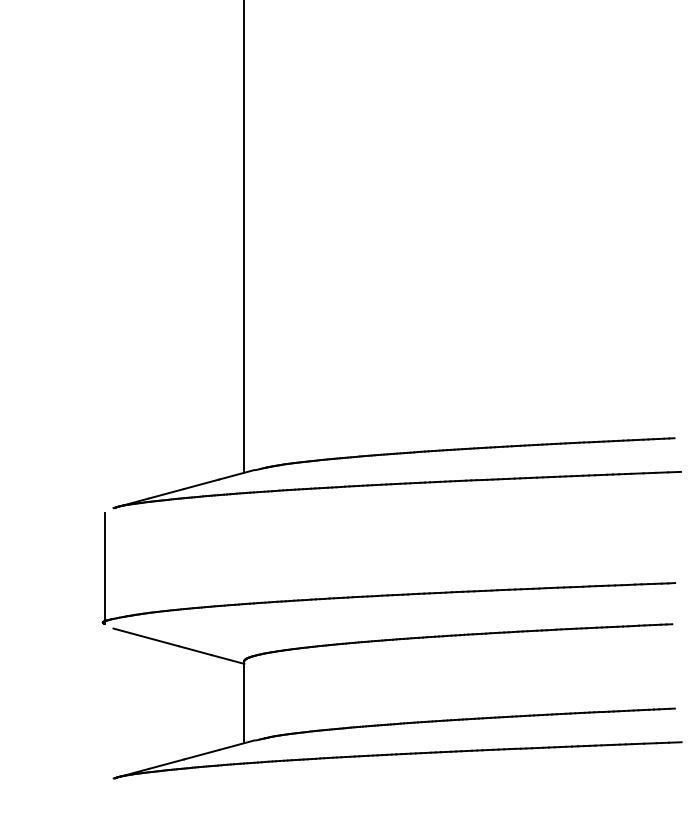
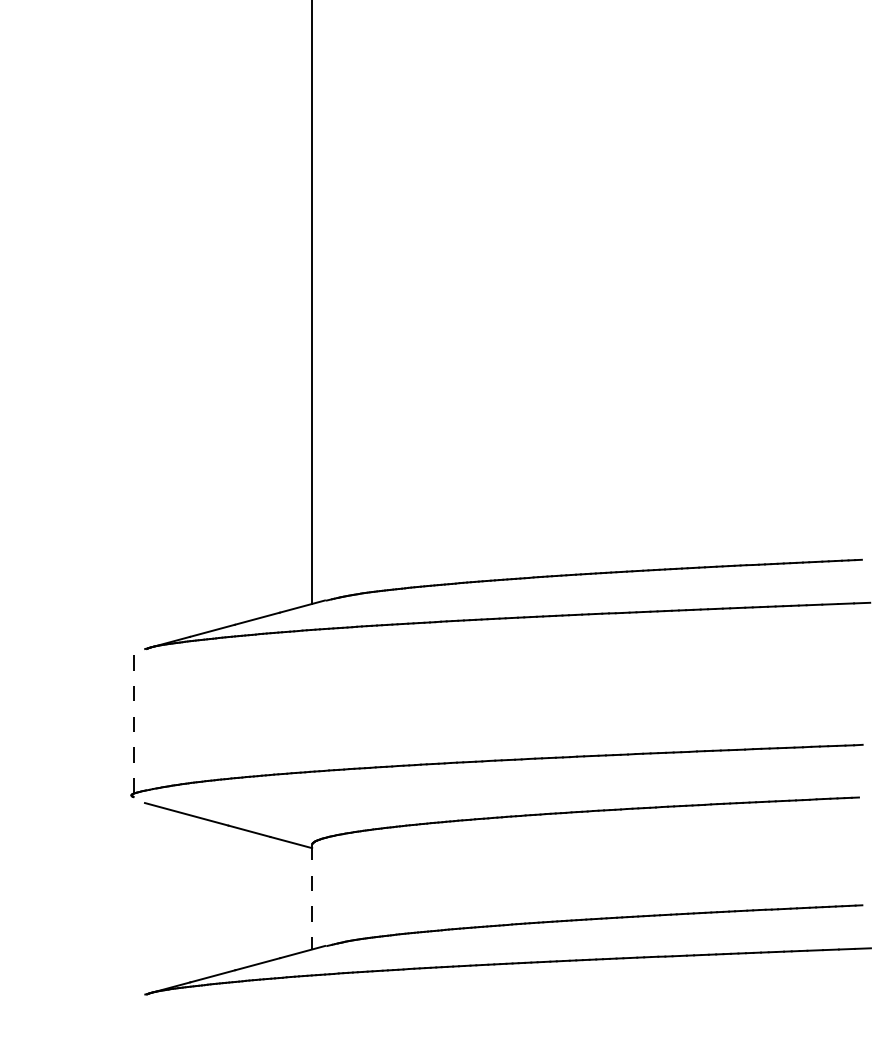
line: (104, 568) -> (133, 726), solid -> dashed
line: (244, 702) -> (312, 897), solid -> dashed

